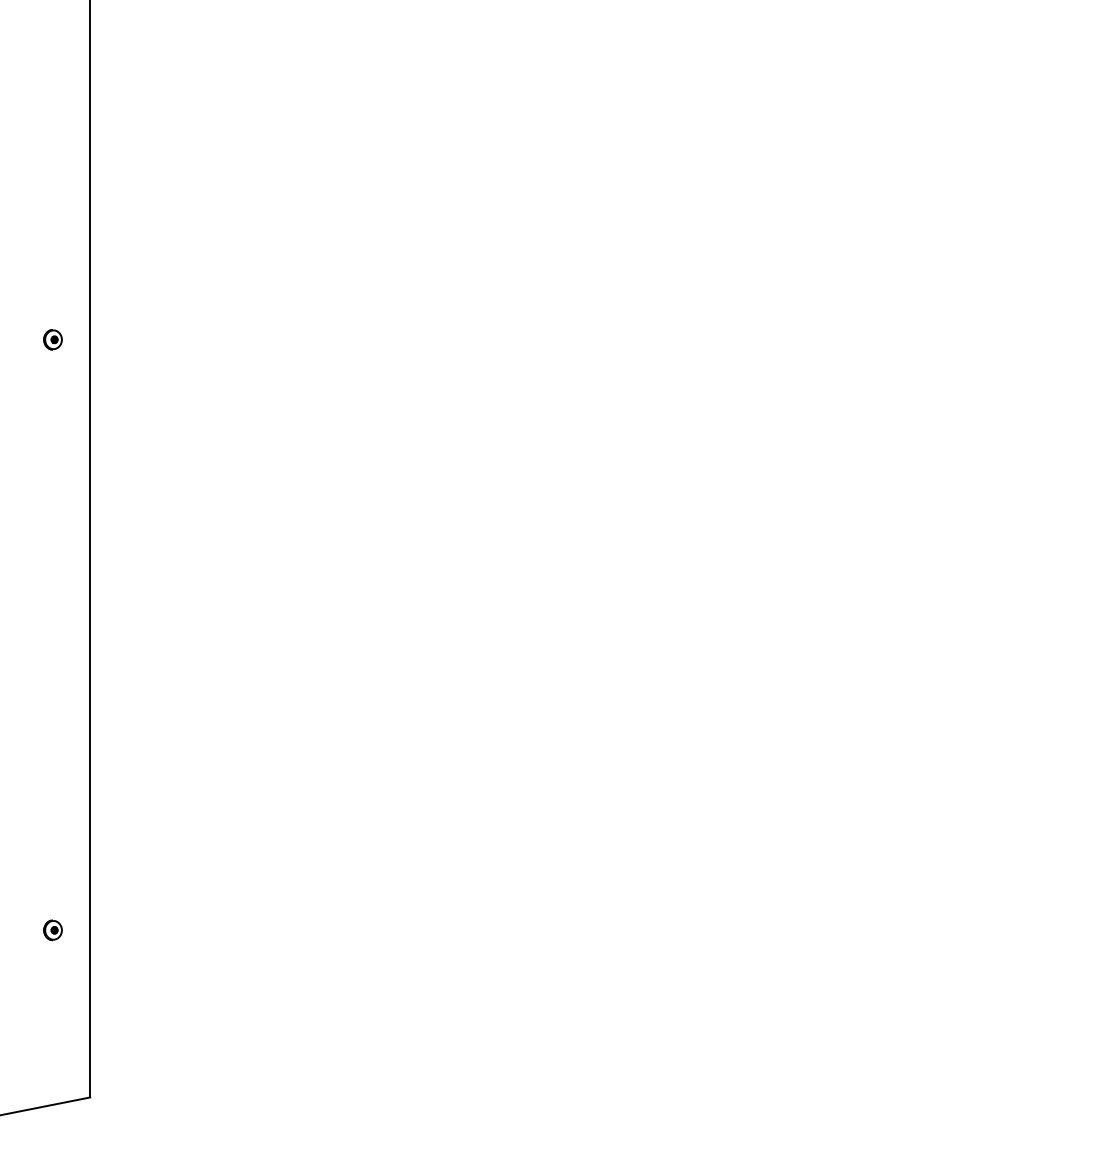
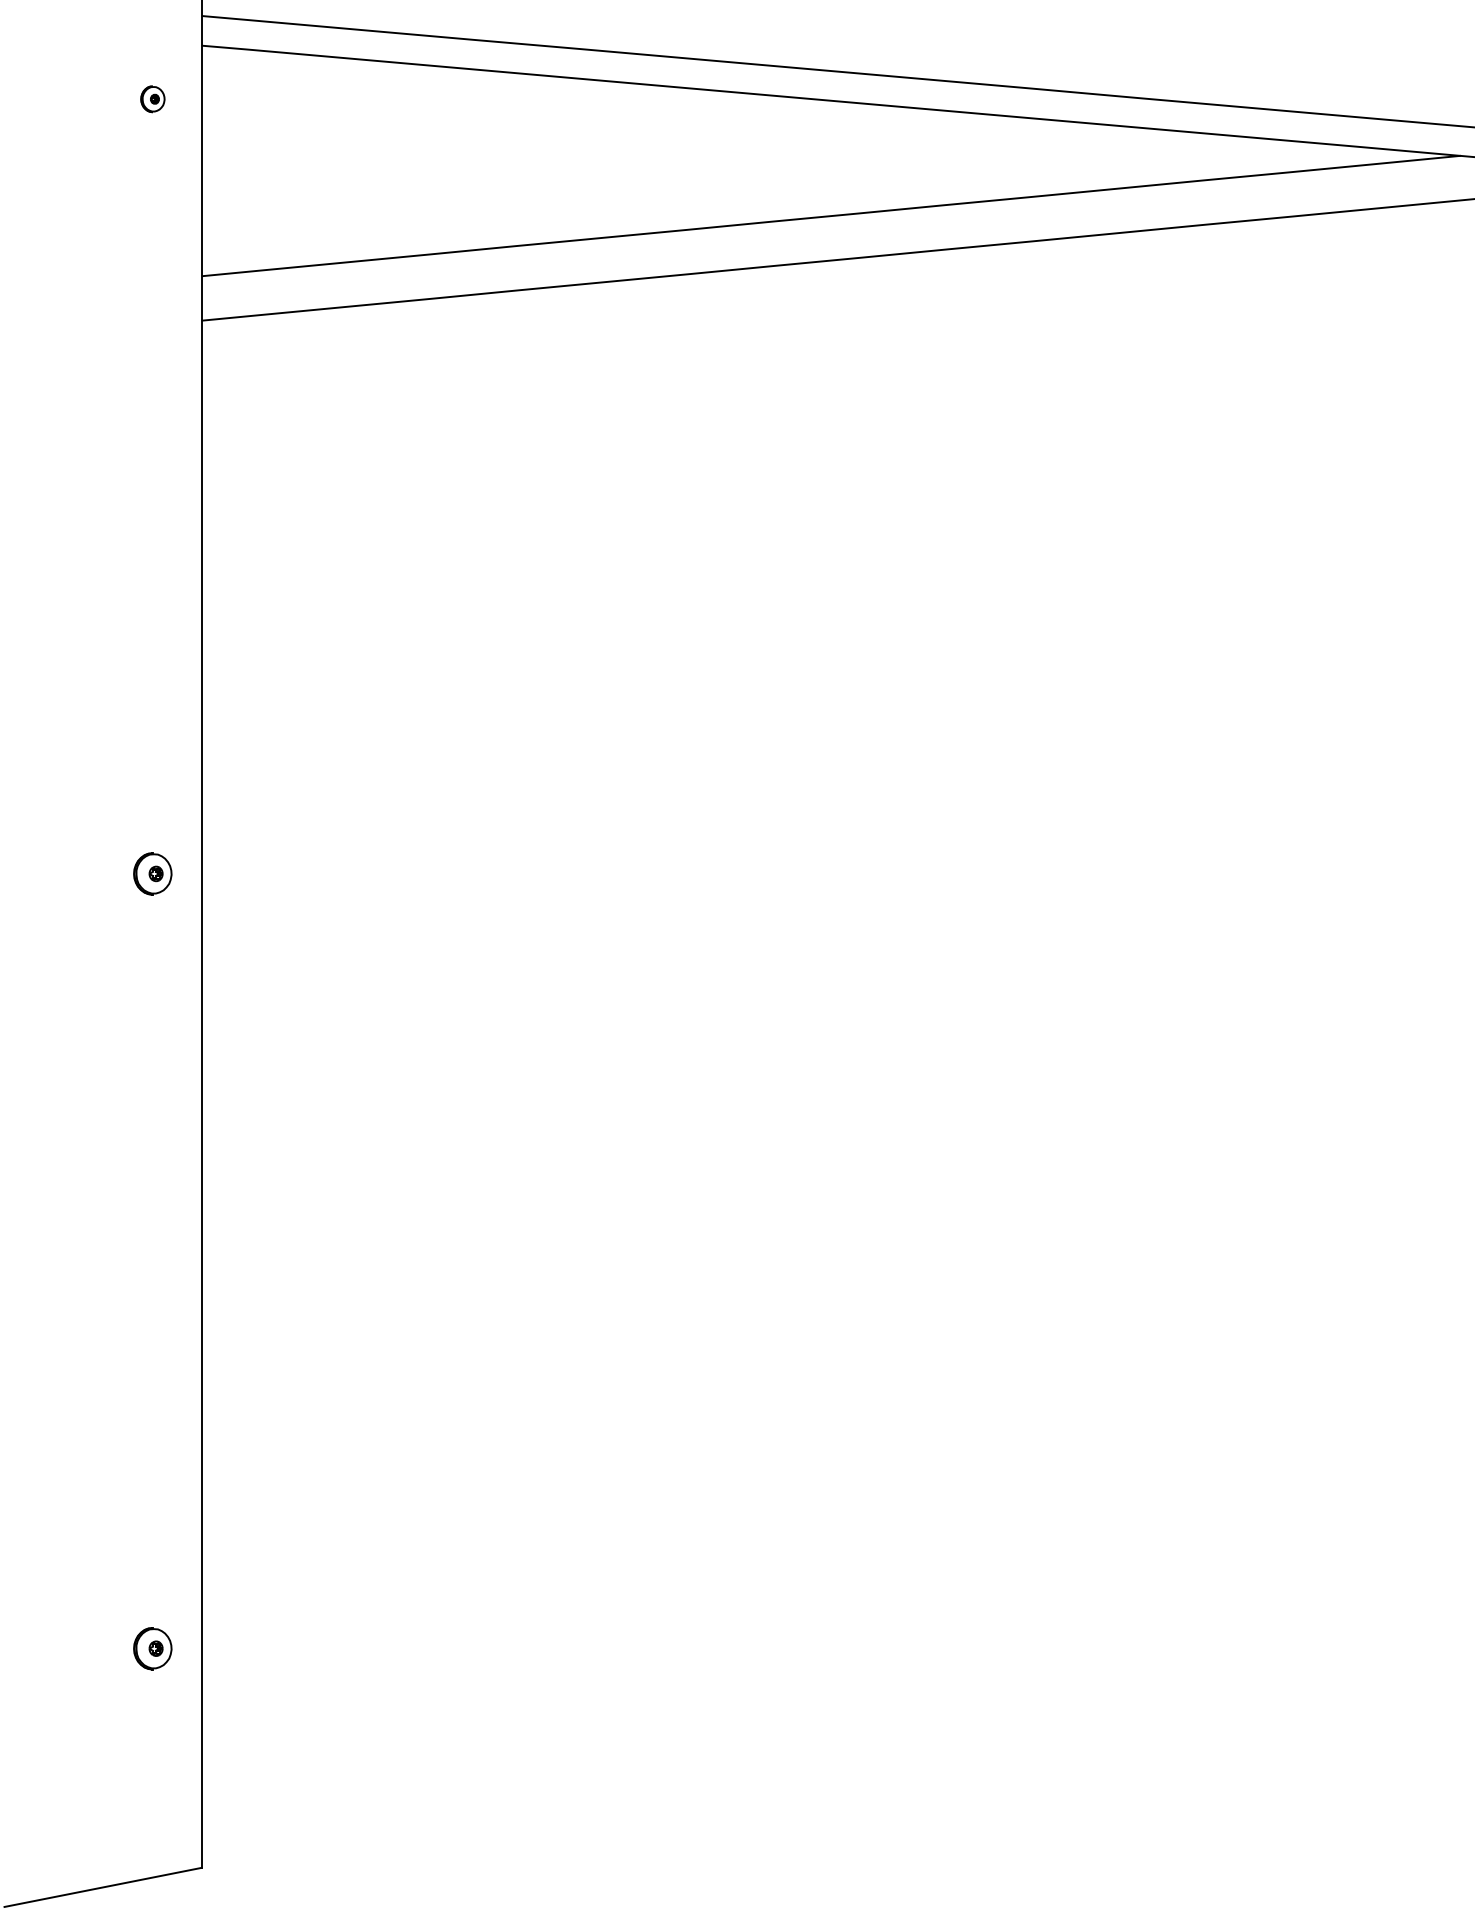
part: (52, 339) -> (152, 873), size x1.6
part: (52, 930) -> (152, 1648), size x1.6

